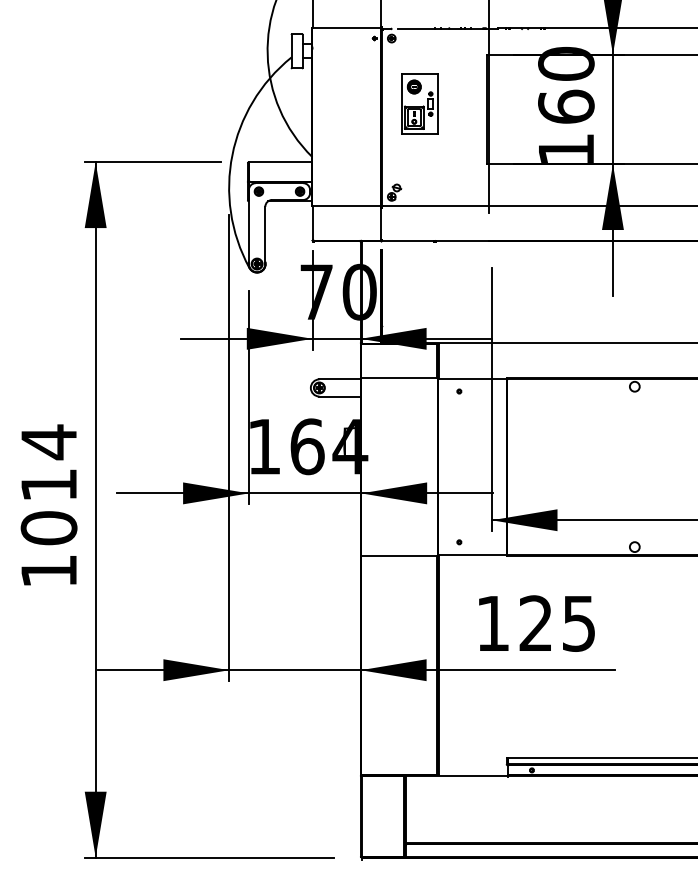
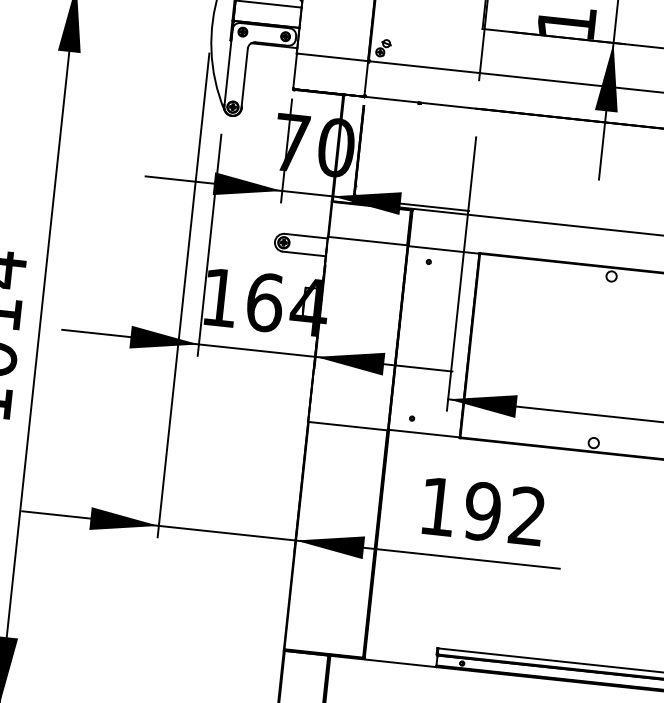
text: (556, 623) -> (503, 513), 125 -> 192

